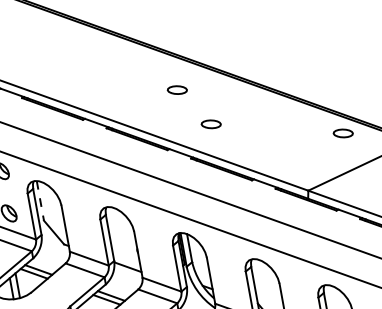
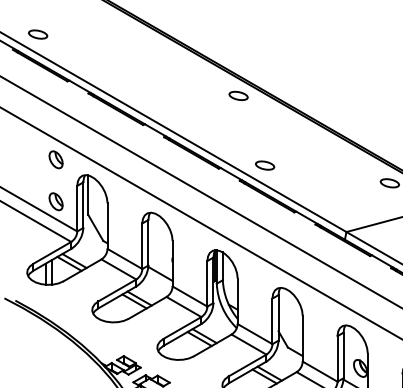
part: (177, 89) -> (238, 95), moved
part: (211, 124) -> (265, 165), moved
line: (40, 201) -> (88, 195), dashed -> solid

